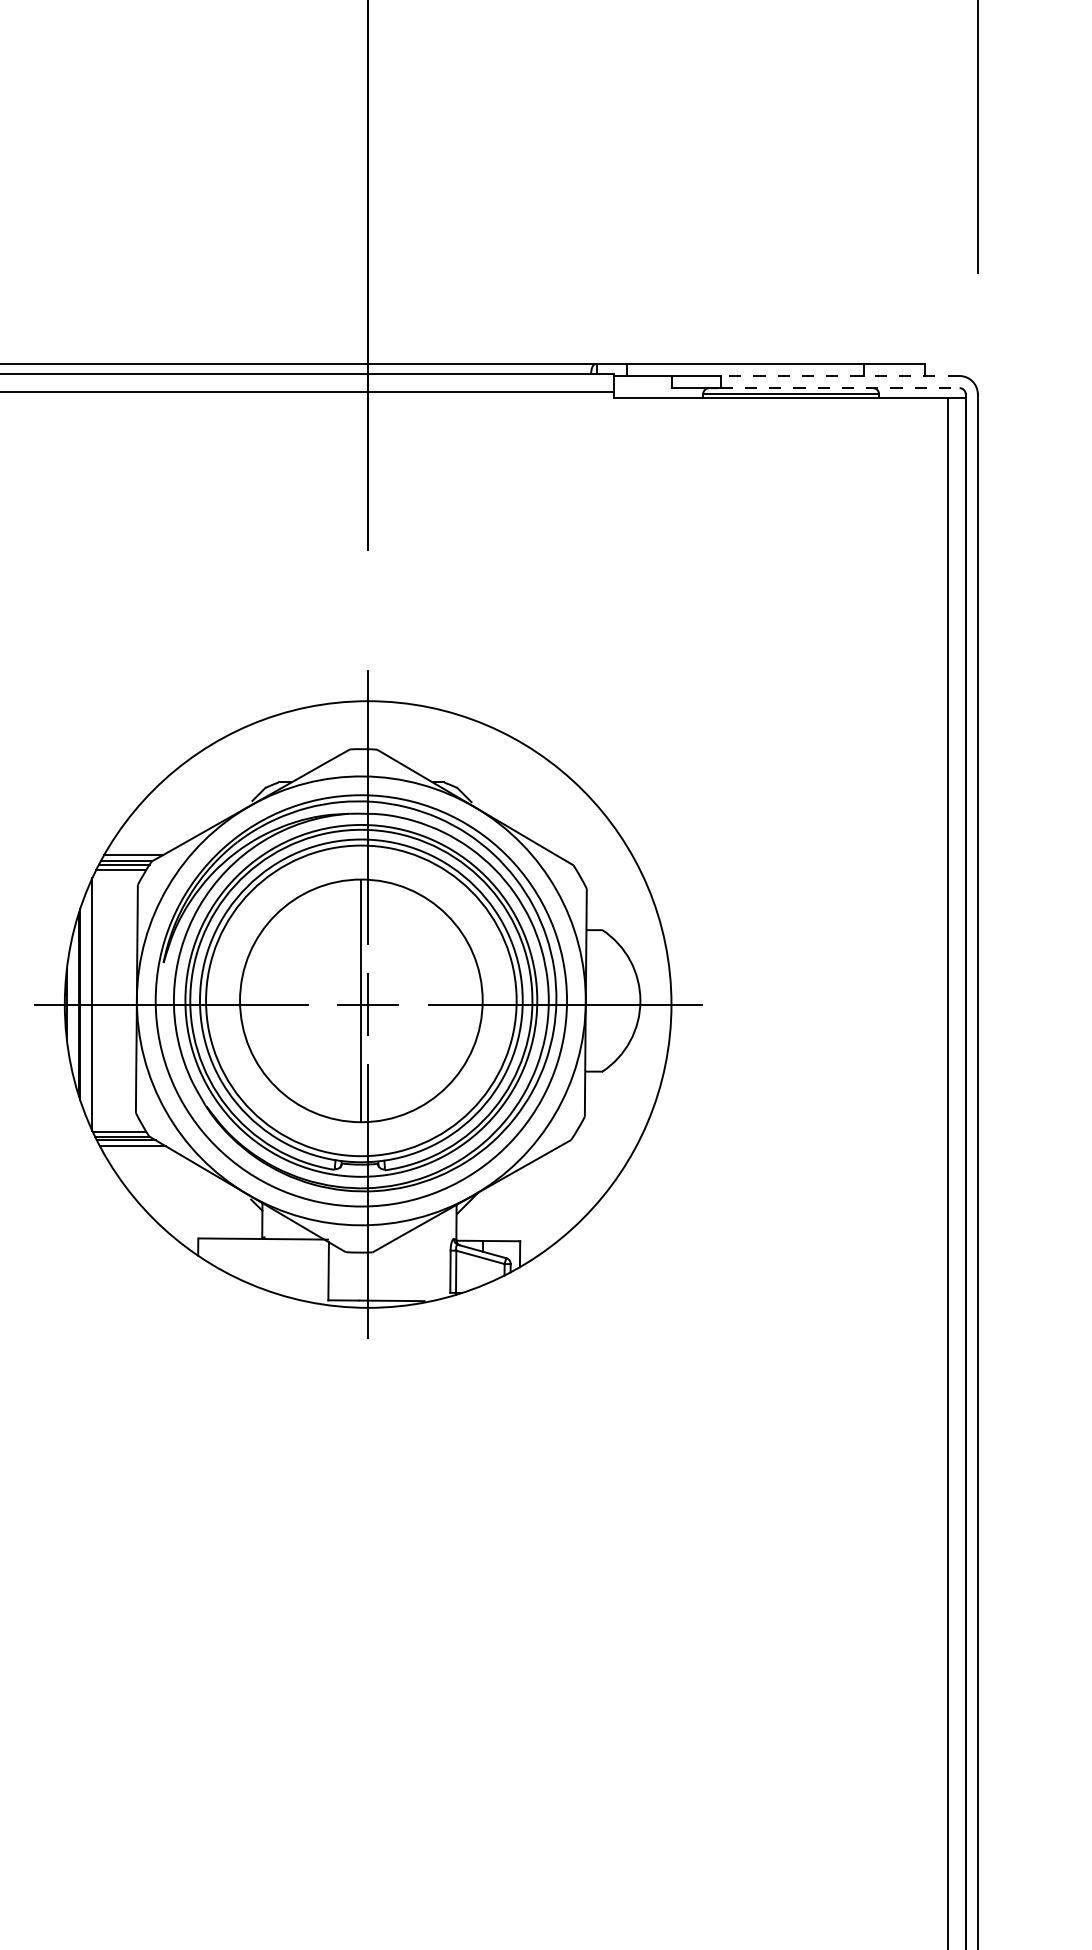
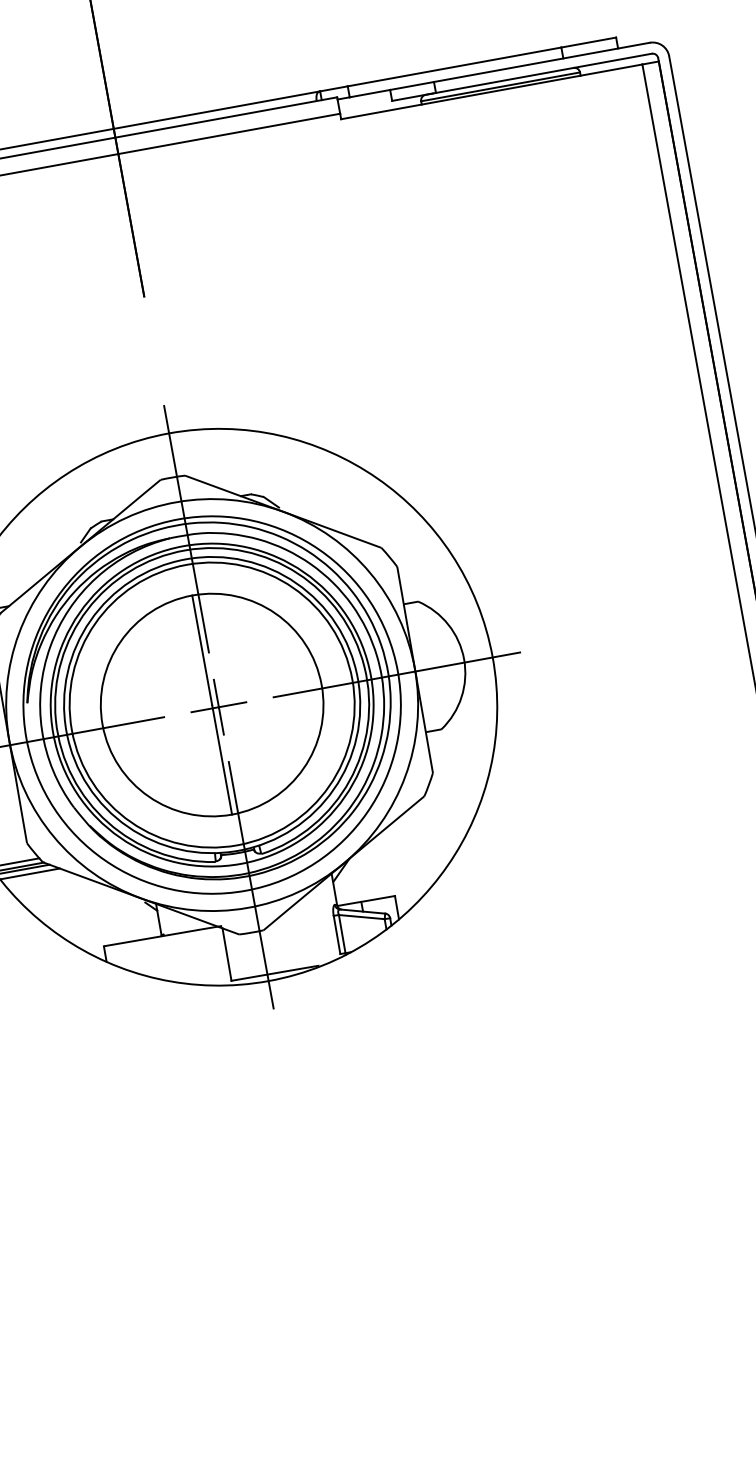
line: (840, 376) -> (542, 62), dashed -> solid
line: (840, 388) -> (544, 73), dashed -> solid

